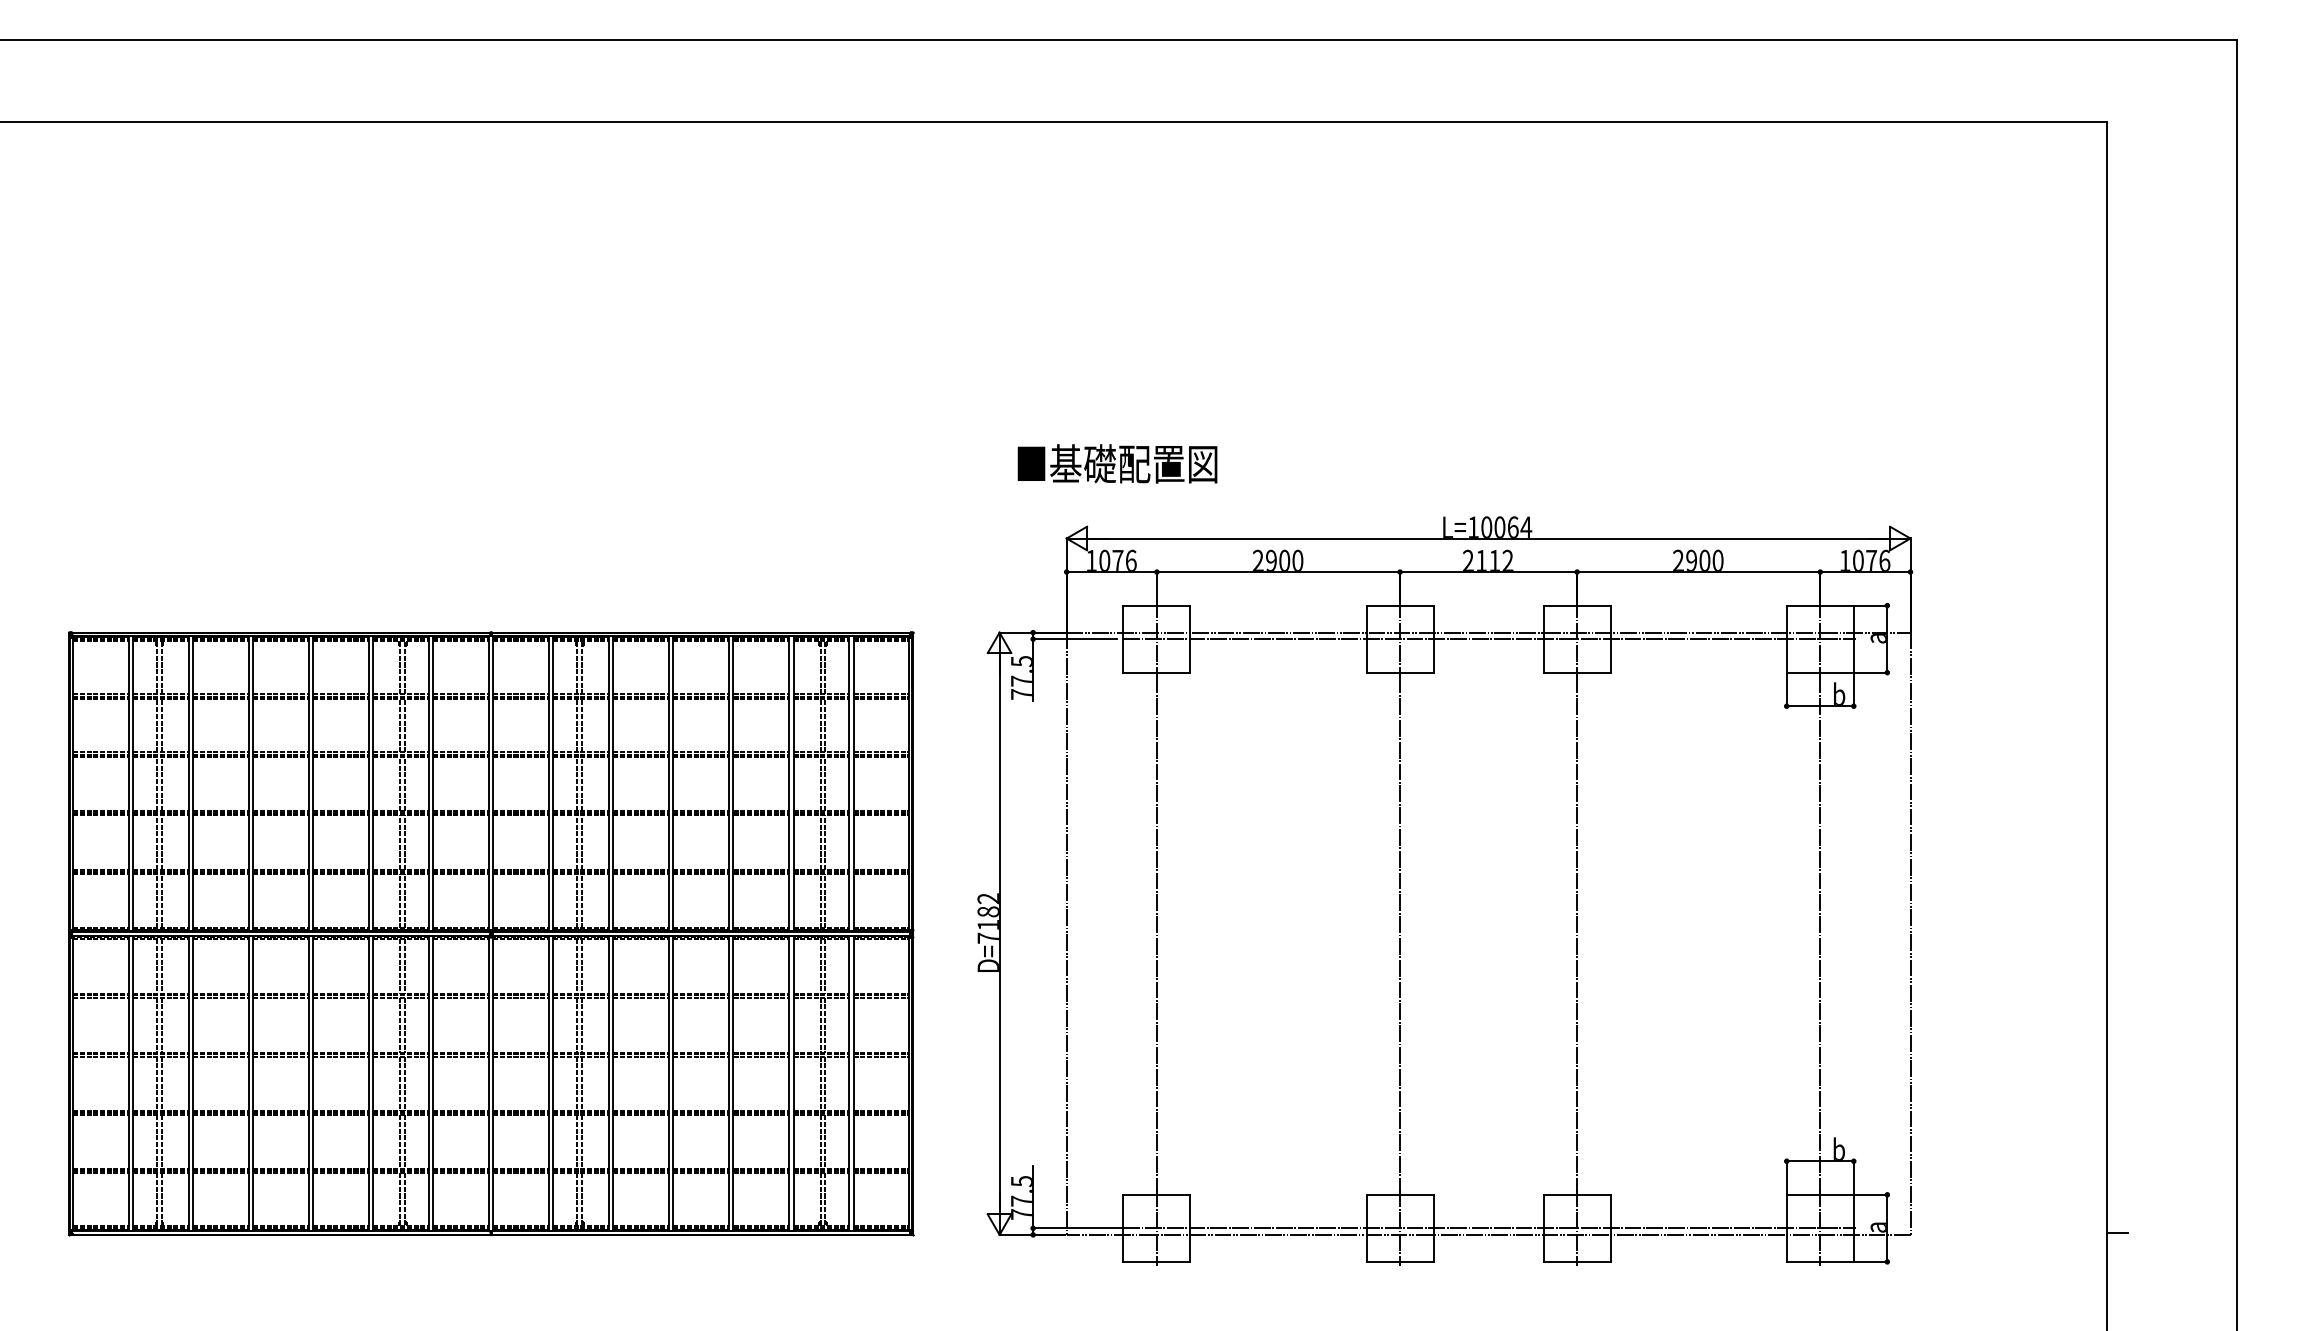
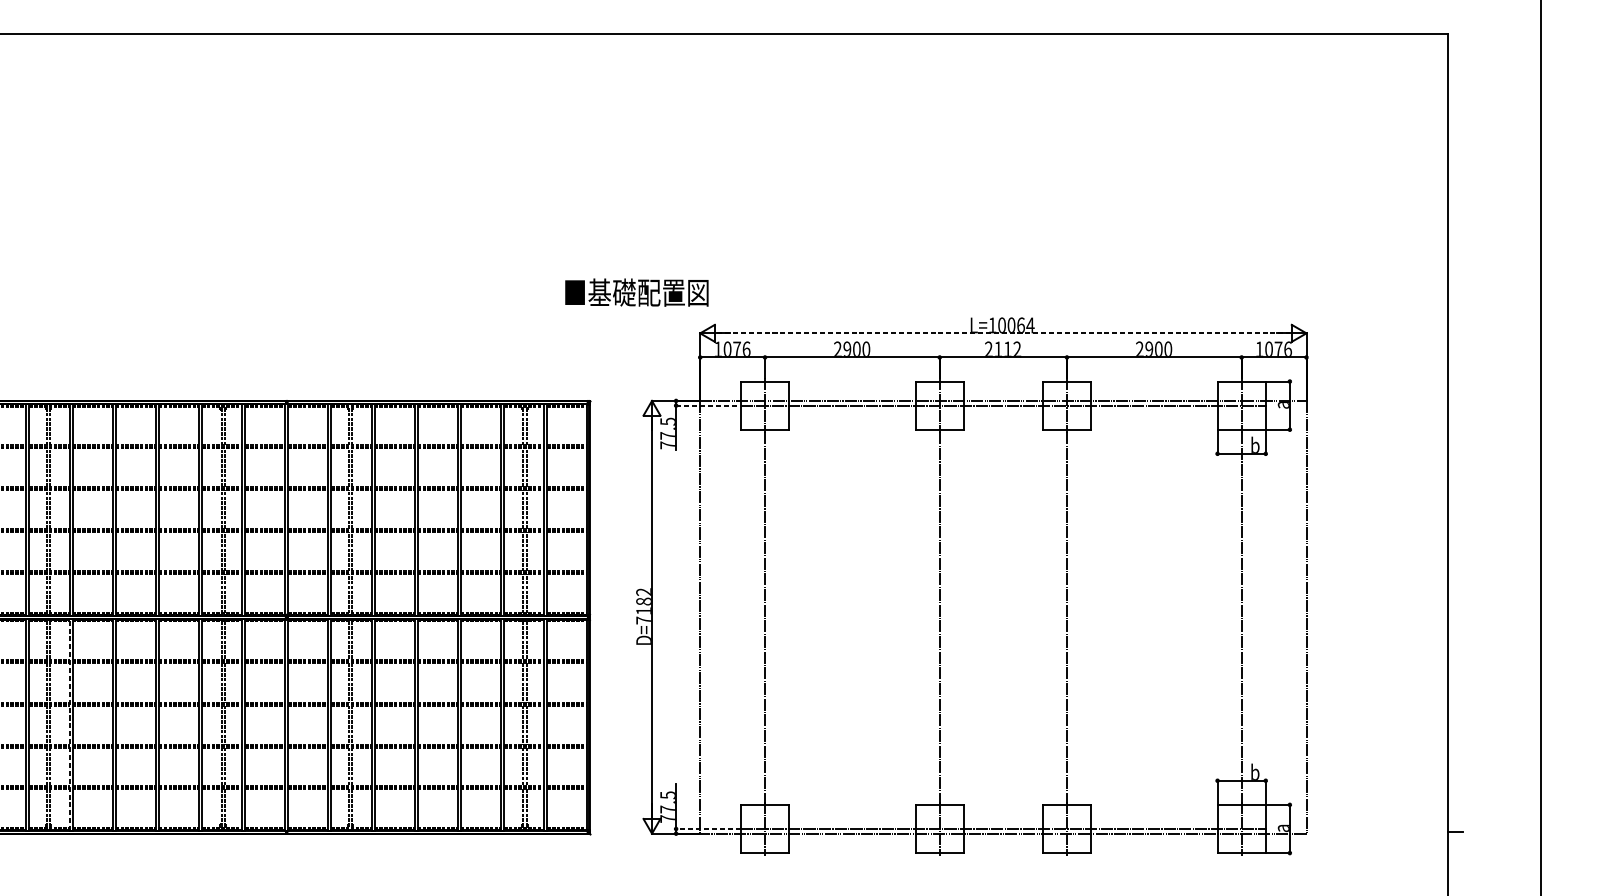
text: (1117, 463) -> (636, 292), moved
line: (1489, 538) -> (1004, 333), solid -> dashed
line: (1074, 639) -> (705, 405), solid -> dashed
line: (188, 1083) -> (69, 724), solid -> dashed
line: (1077, 1228) -> (707, 829), solid -> dashed

